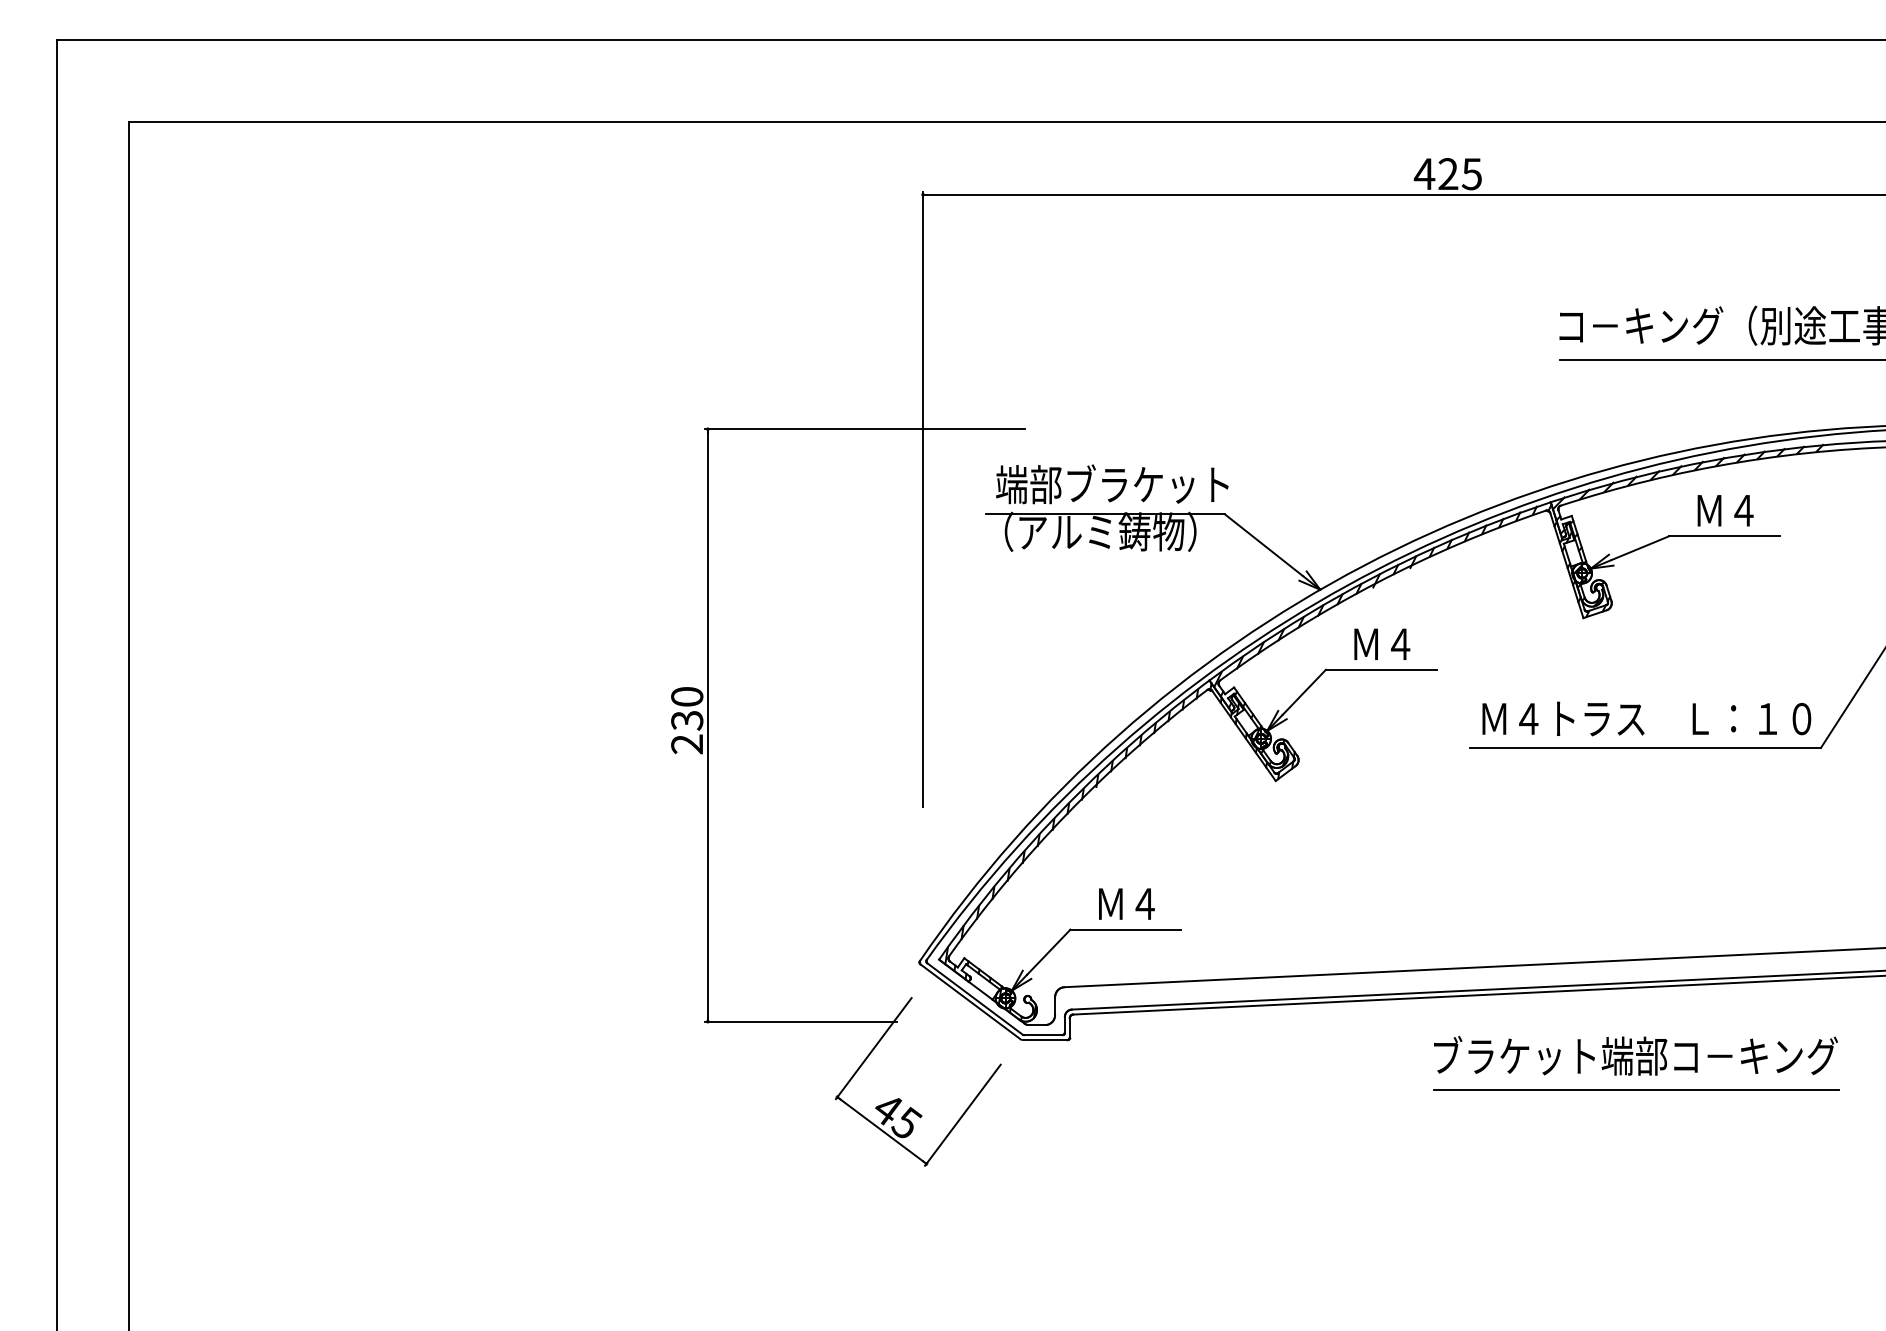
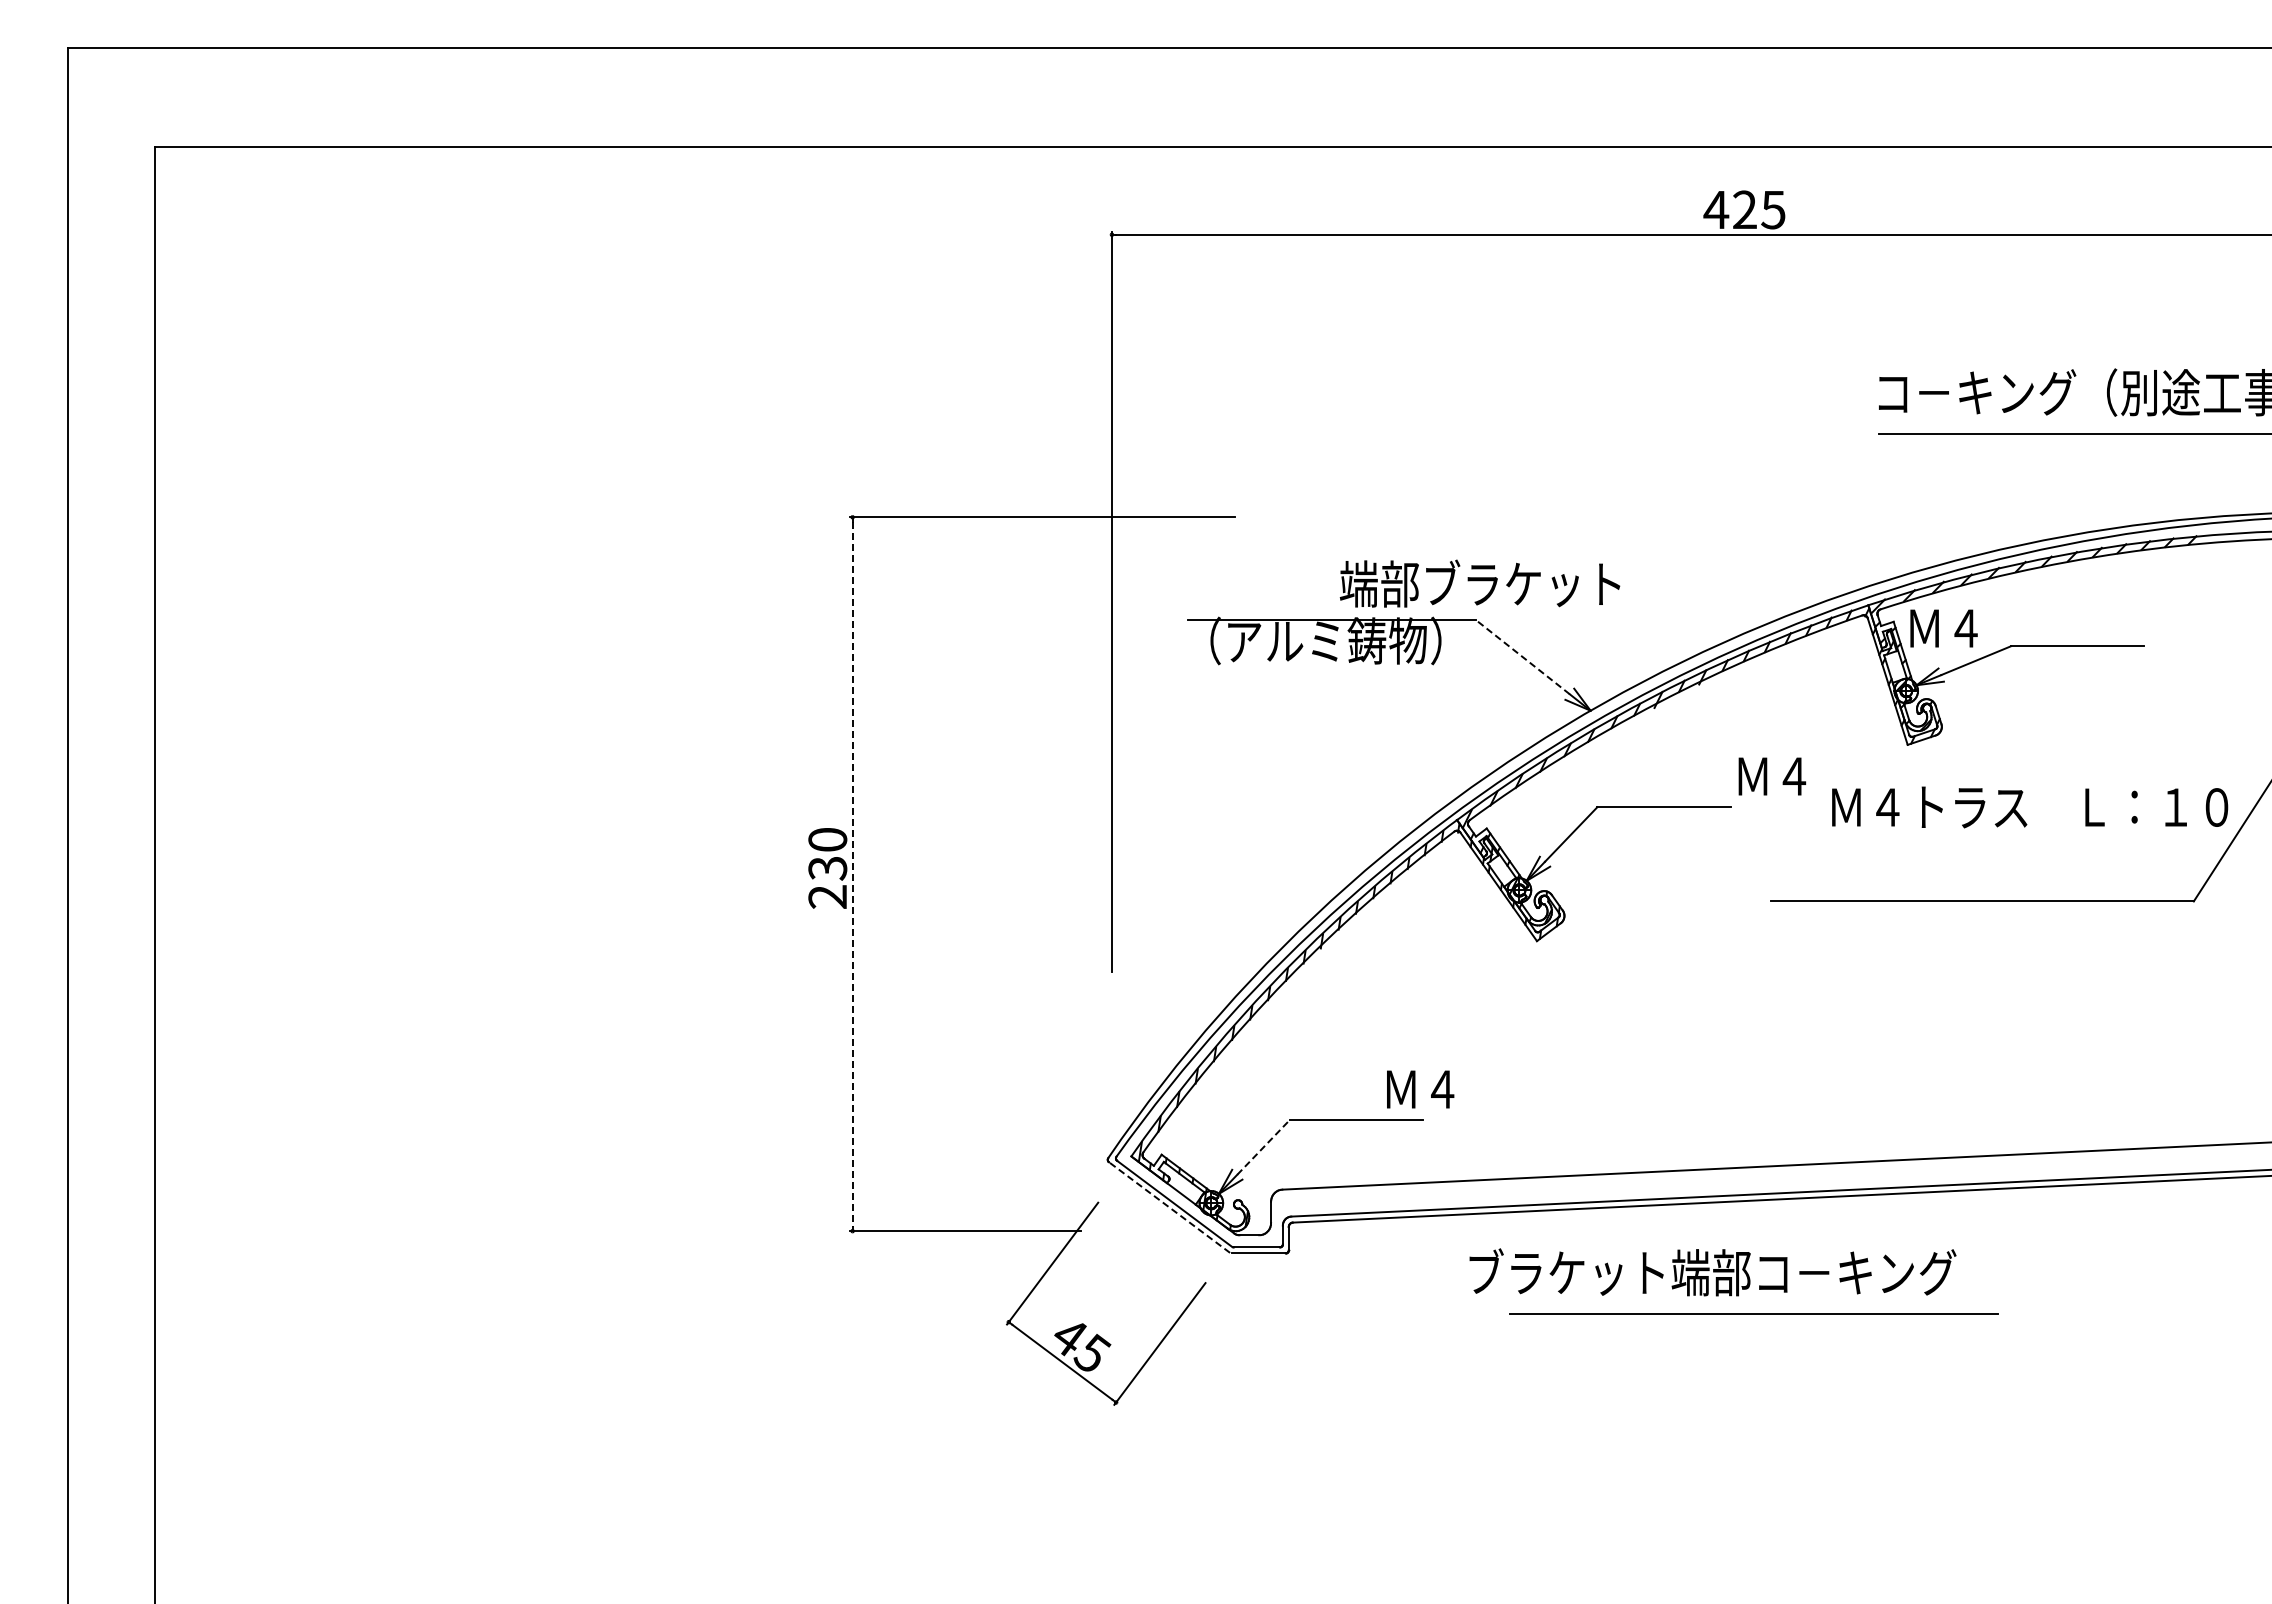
text: (1111, 484) -> (1479, 583), moved
text: (1725, 510) -> (1943, 628), moved
line: (1263, 544) -> (1522, 656), solid -> dashed
text: (1382, 644) -> (1772, 776), moved
text: (1647, 719) -> (2030, 807), moved
line: (707, 725) -> (852, 874), solid -> dashed
text: (1126, 904) -> (1420, 1089), moved
line: (1048, 952) -> (1263, 1147), solid -> dashed
line: (970, 1002) -> (1169, 1207), solid -> dashed
text: (1635, 1055) -> (1712, 1272), moved
line: (1635, 1089) -> (1753, 1313), moved

